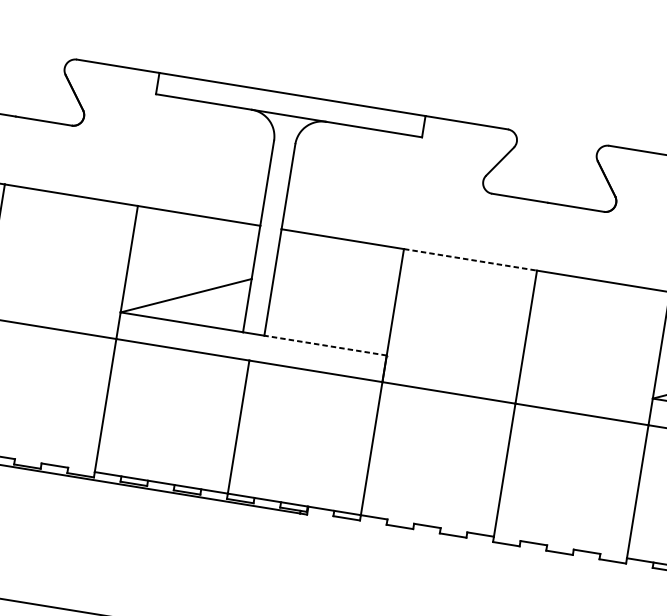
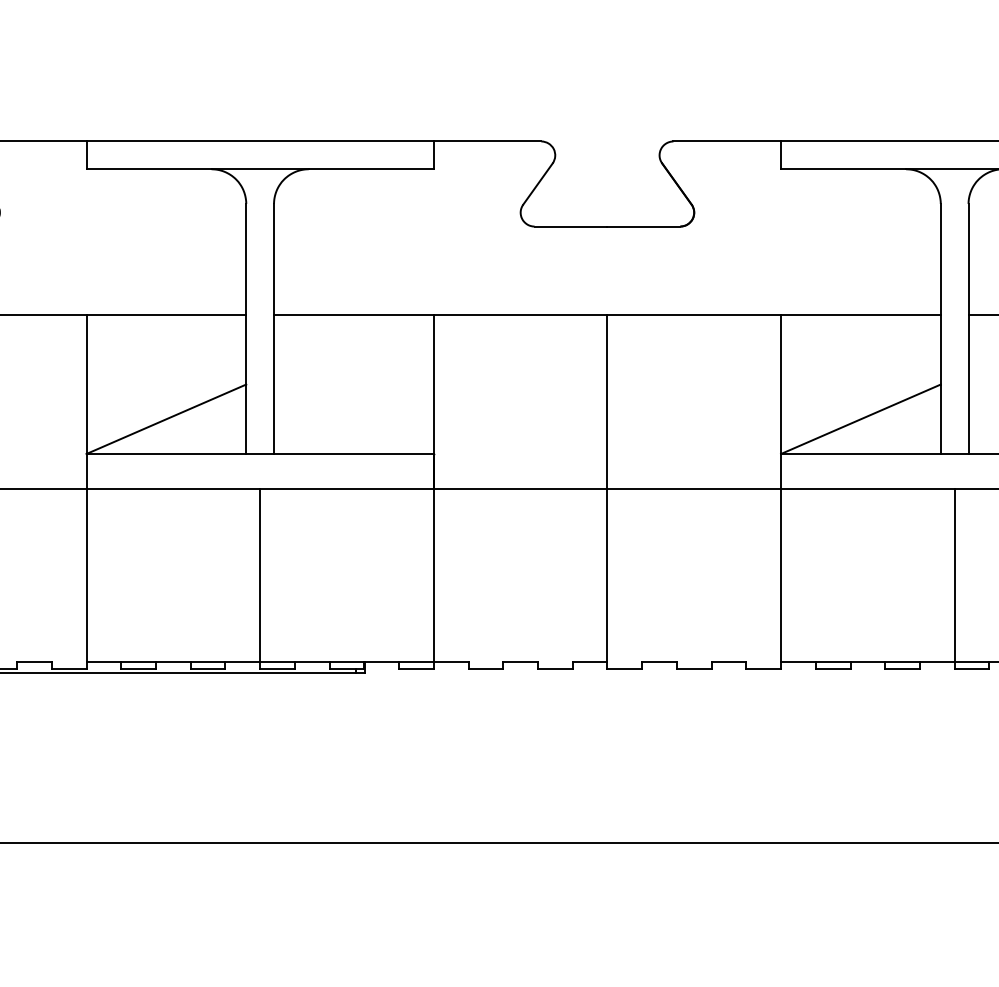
line: (470, 260) -> (520, 315), dashed -> solid
line: (325, 345) -> (353, 454), dashed -> solid

